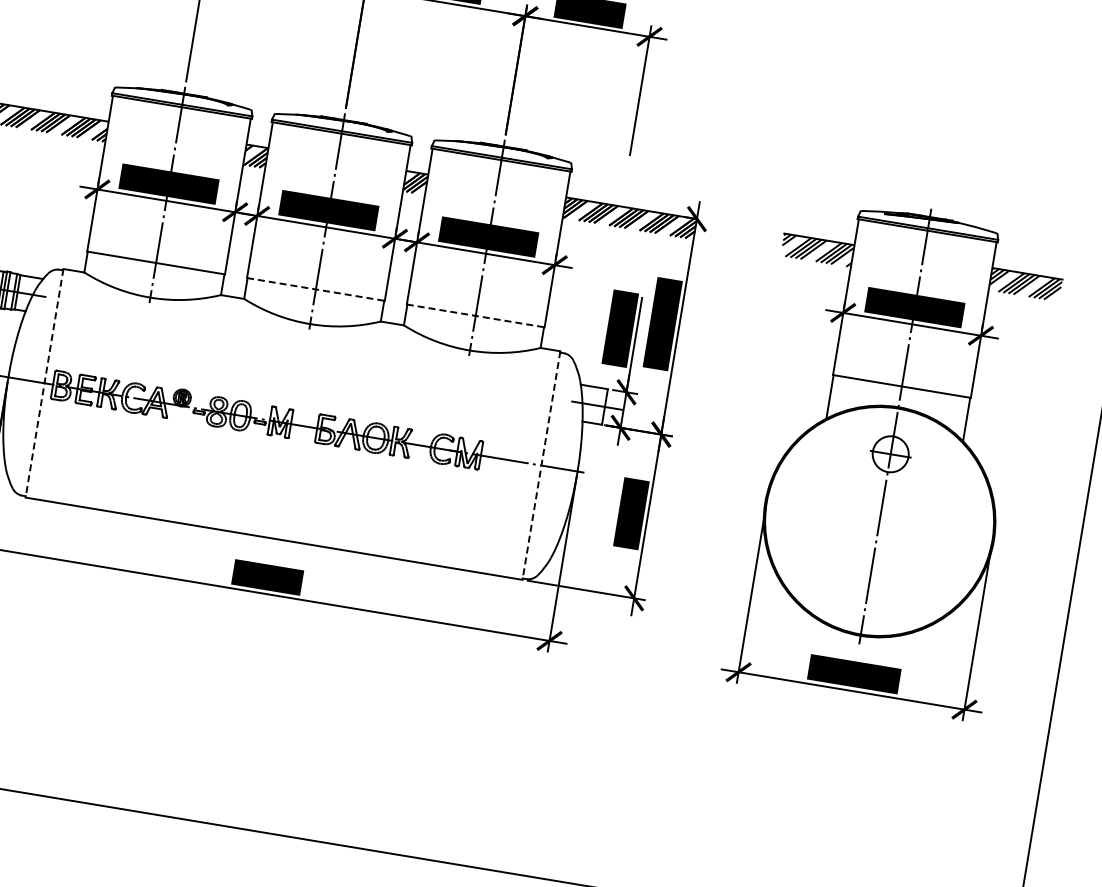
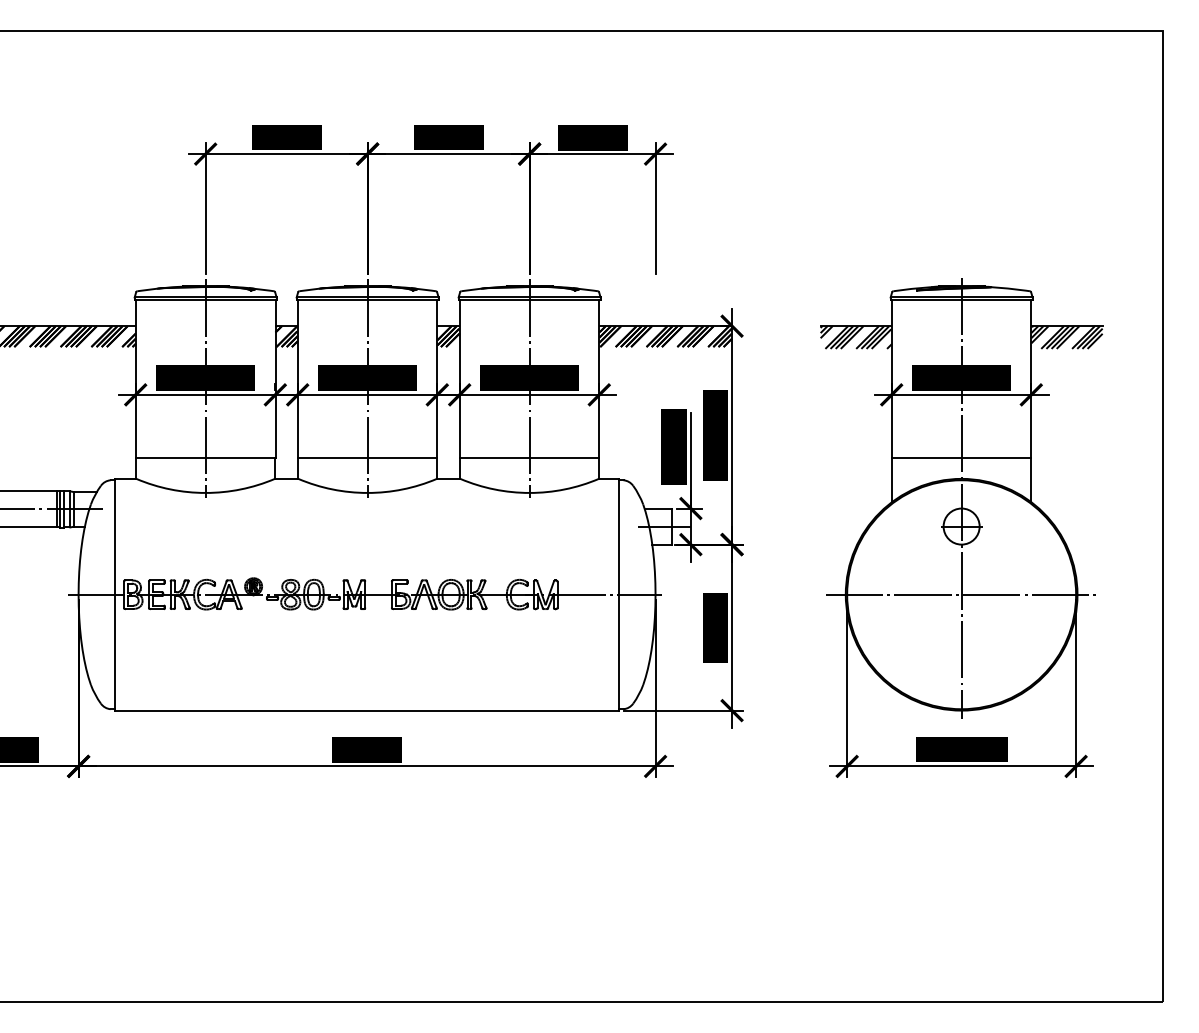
line: (315, 289) -> (367, 457), dashed -> solid
line: (475, 315) -> (529, 457), dashed -> solid
line: (44, 383) -> (115, 594), dashed -> solid
line: (541, 465) -> (618, 594), dashed -> solid
line: (879, 521) -> (961, 594), added

